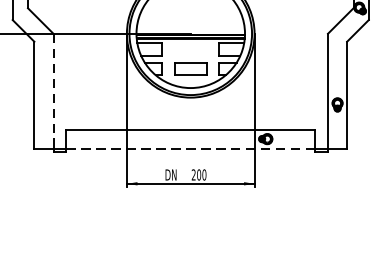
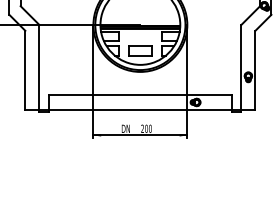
line: (53, 91) -> (39, 67), dashed -> solid
line: (190, 148) -> (140, 109), dashed -> solid

